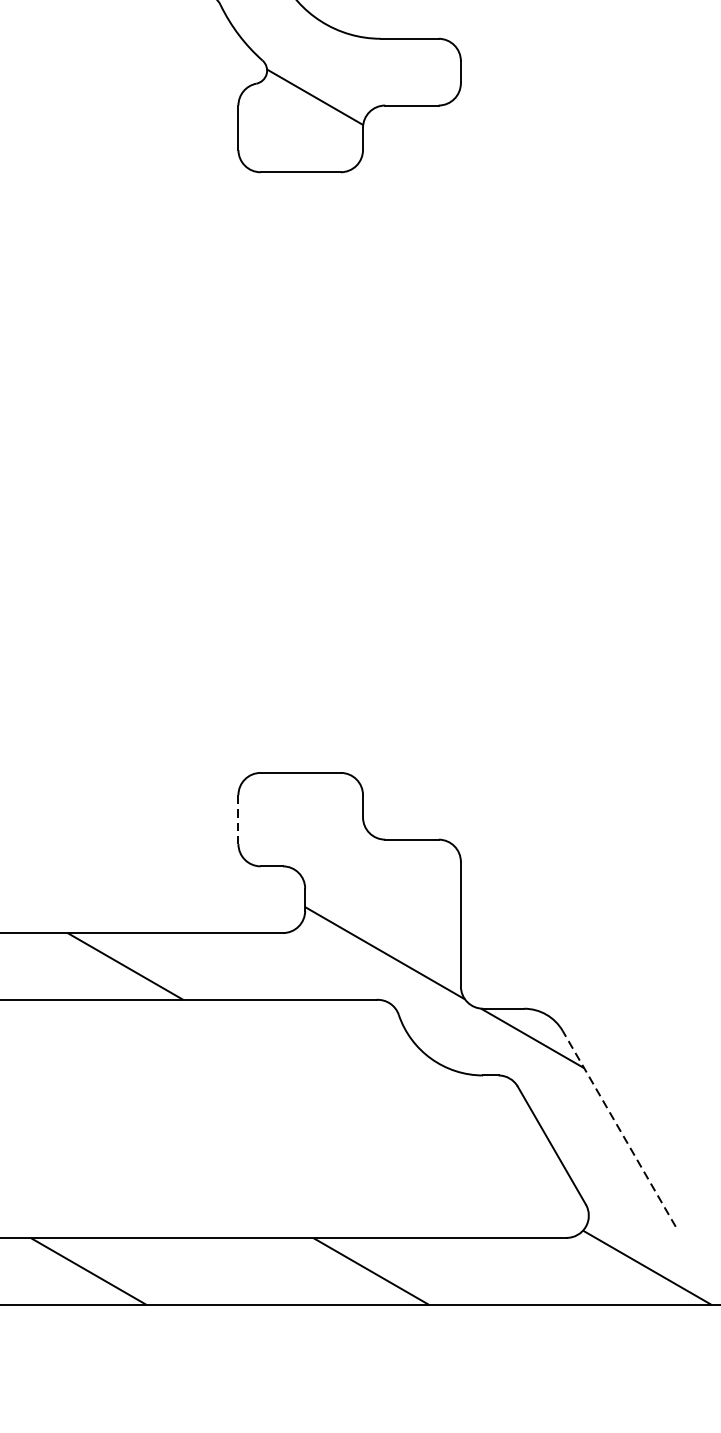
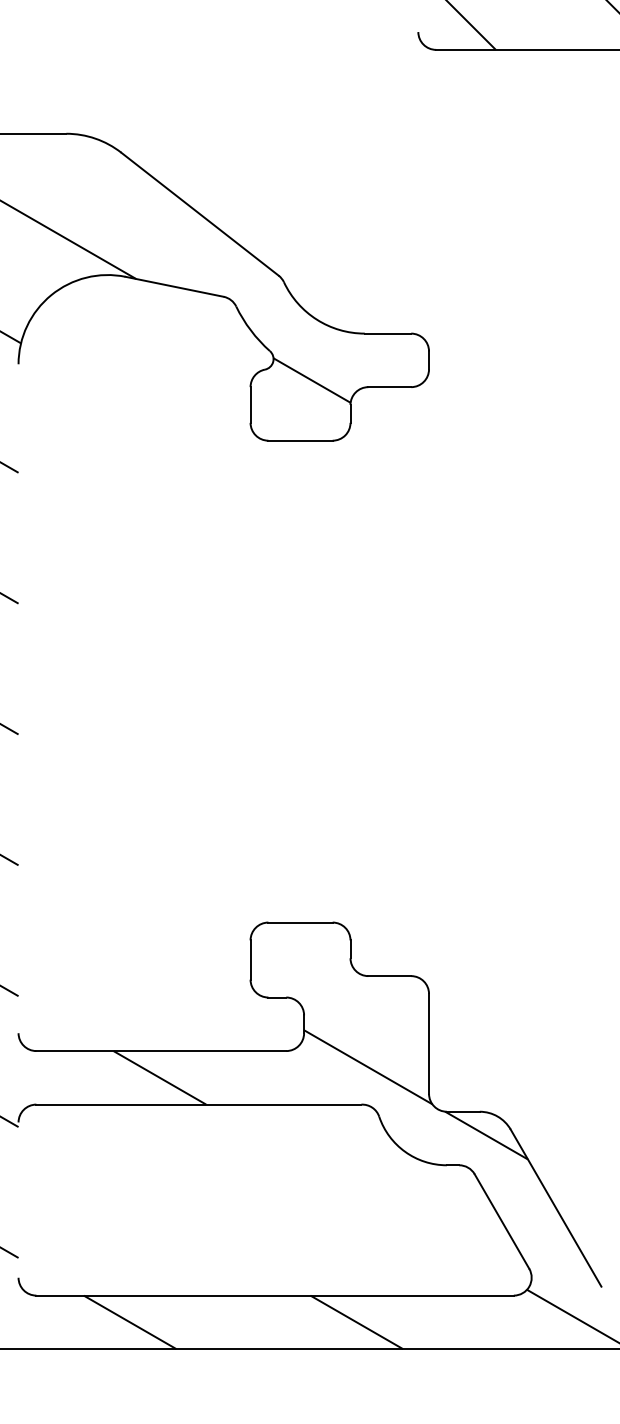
line: (238, 820) -> (250, 960), dashed -> solid
line: (619, 1129) -> (556, 1208), dashed -> solid

